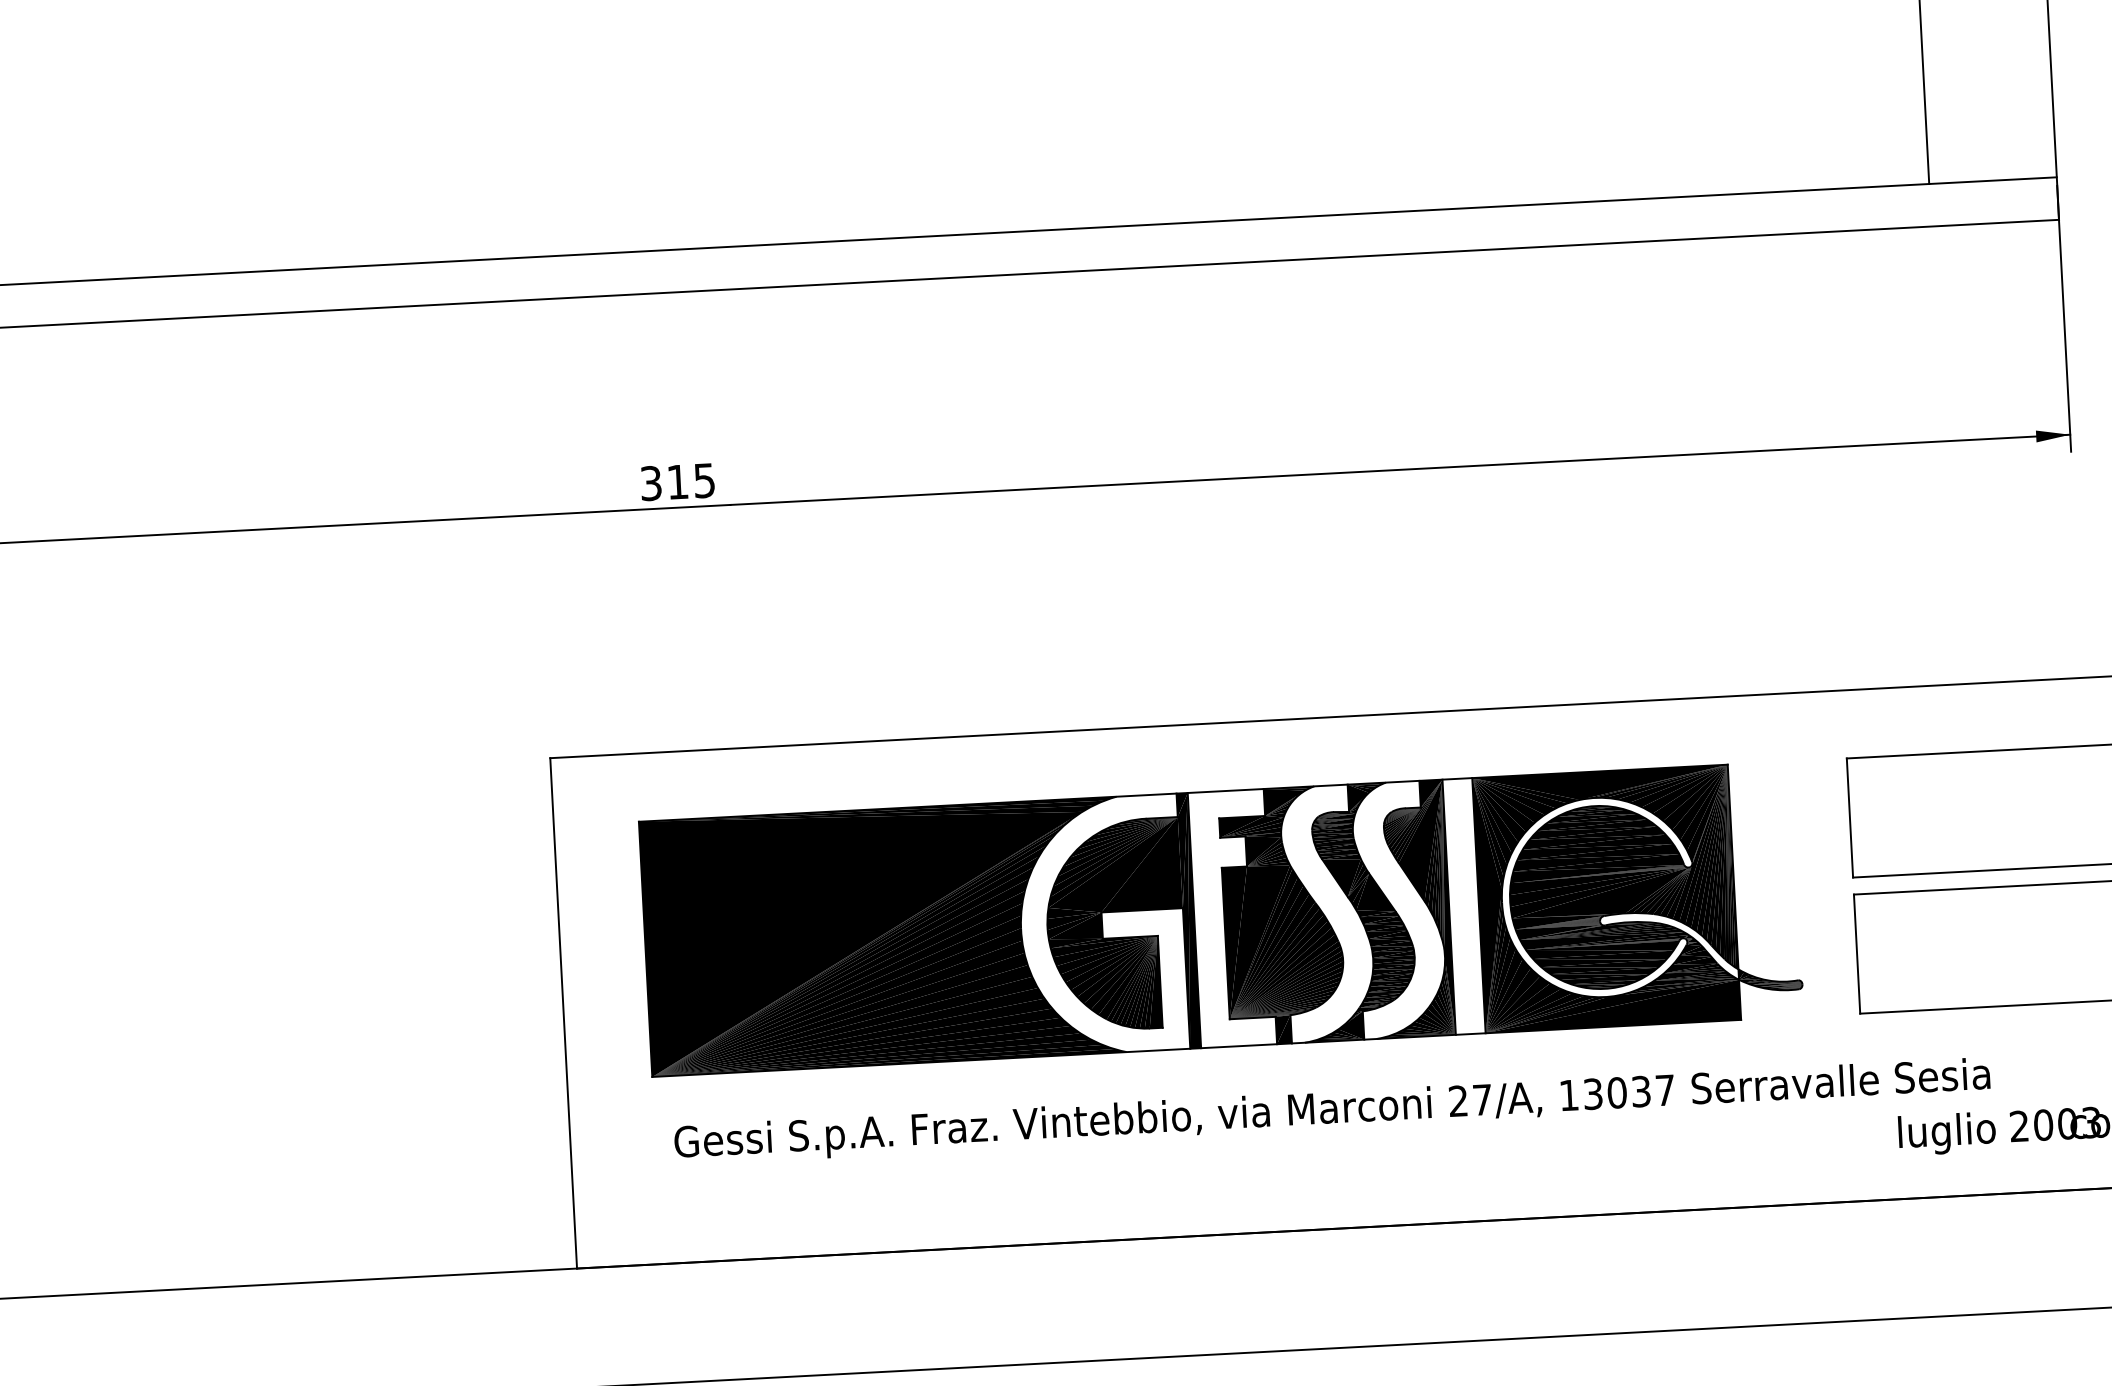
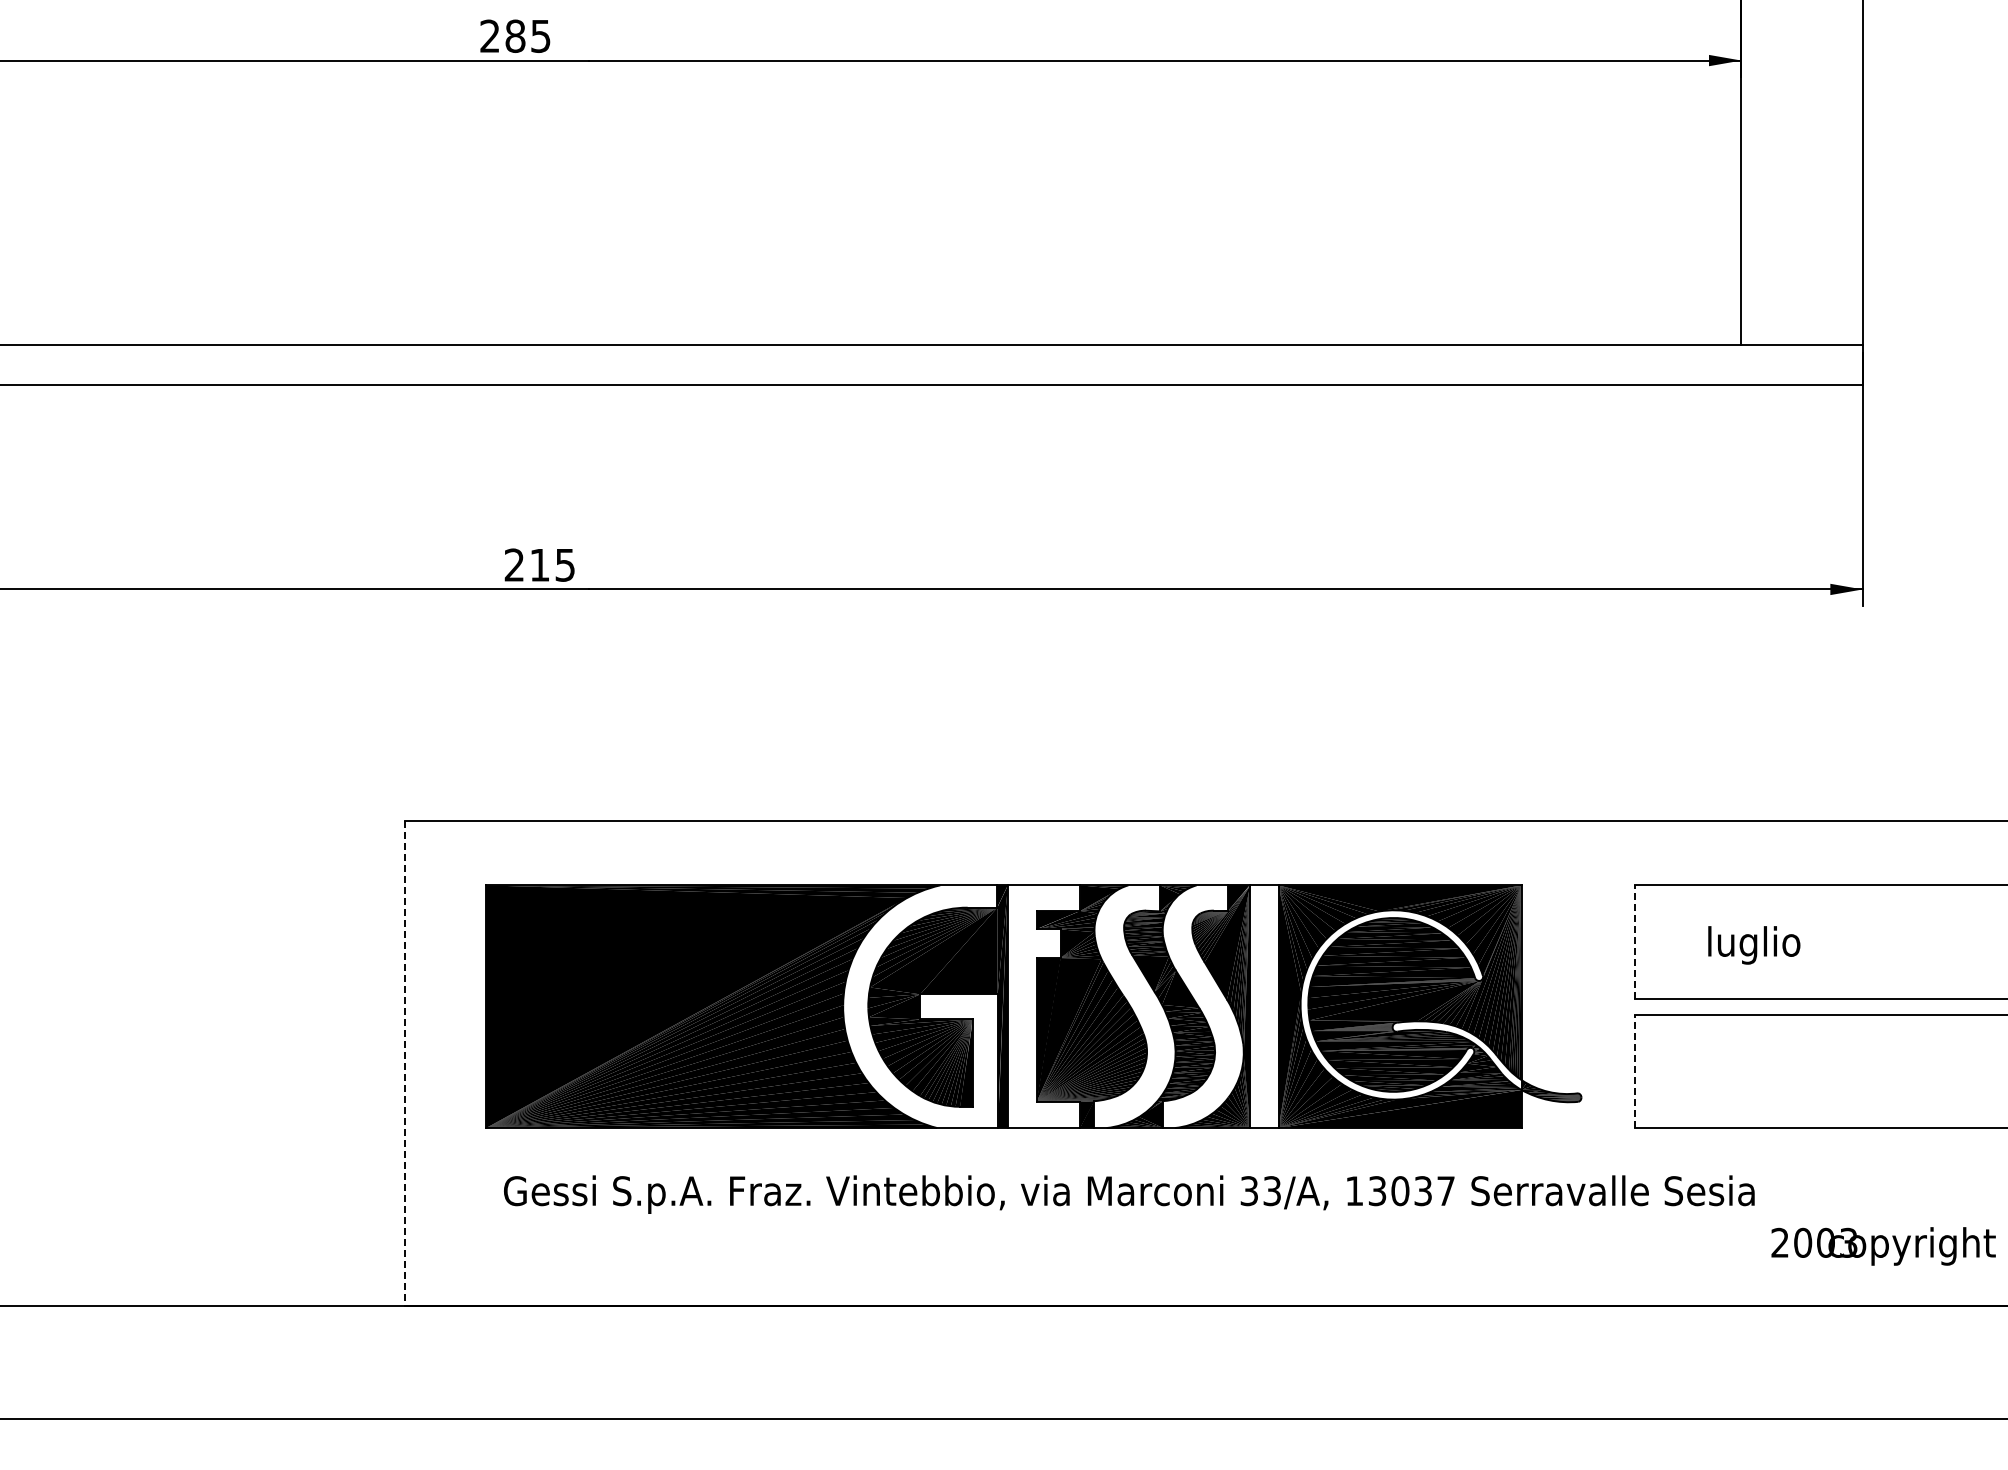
text: (651, 482) -> (514, 564), 315 -> 215
line: (1849, 817) -> (1634, 941), solid -> dashed
line: (1856, 954) -> (1634, 1071), solid -> dashed
line: (564, 1013) -> (405, 1063), solid -> dashed
text: (1470, 1101) -> (1260, 1191), 27/A, -> 33/A,
text: (1947, 1133) -> (1754, 945), moved

